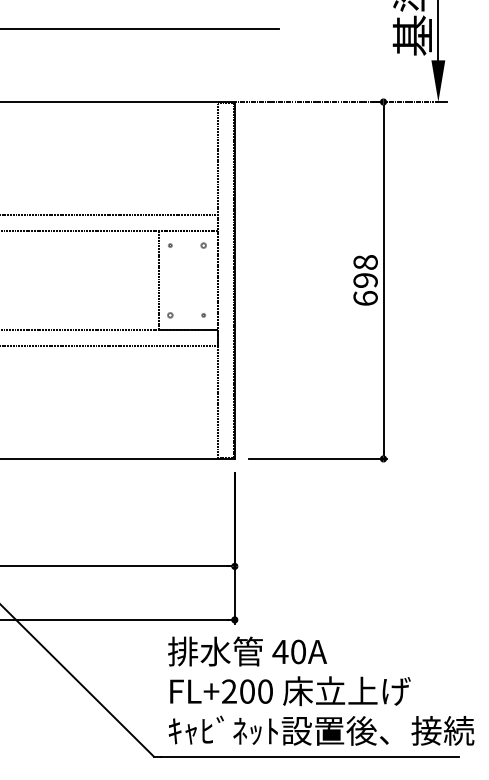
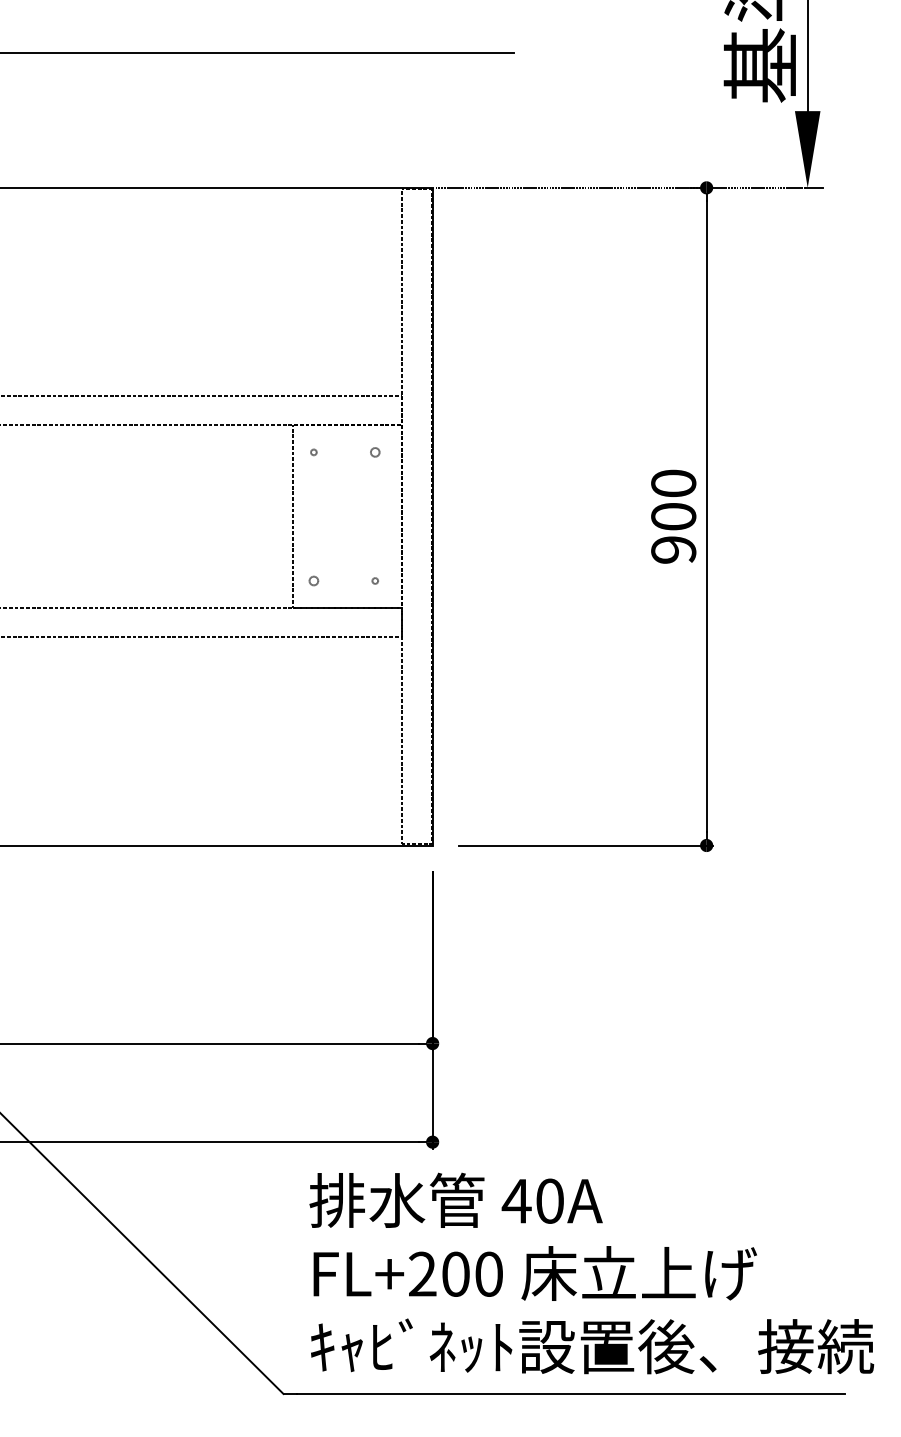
text: (365, 280) -> (673, 516), 698 -> 900

